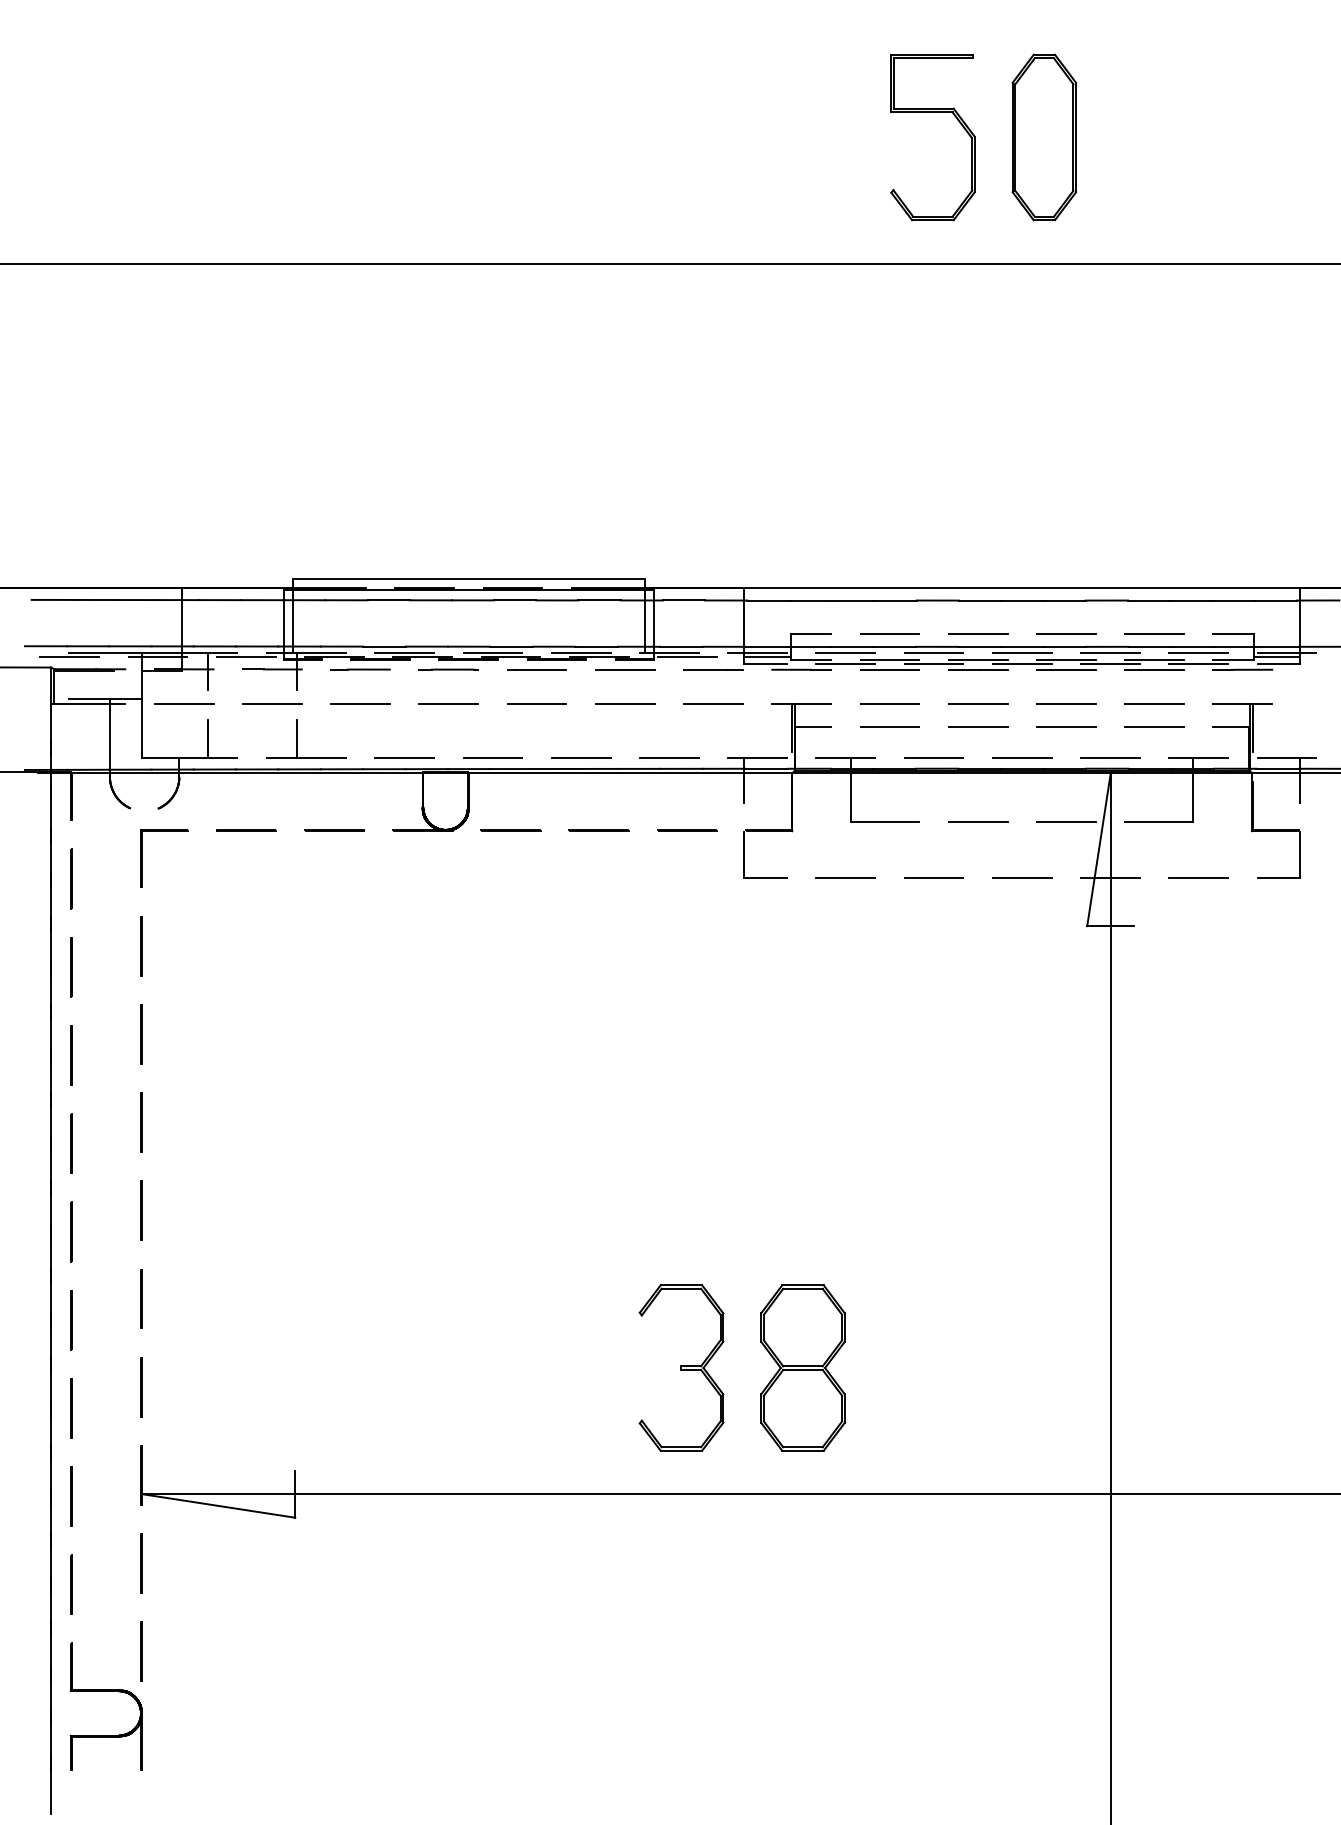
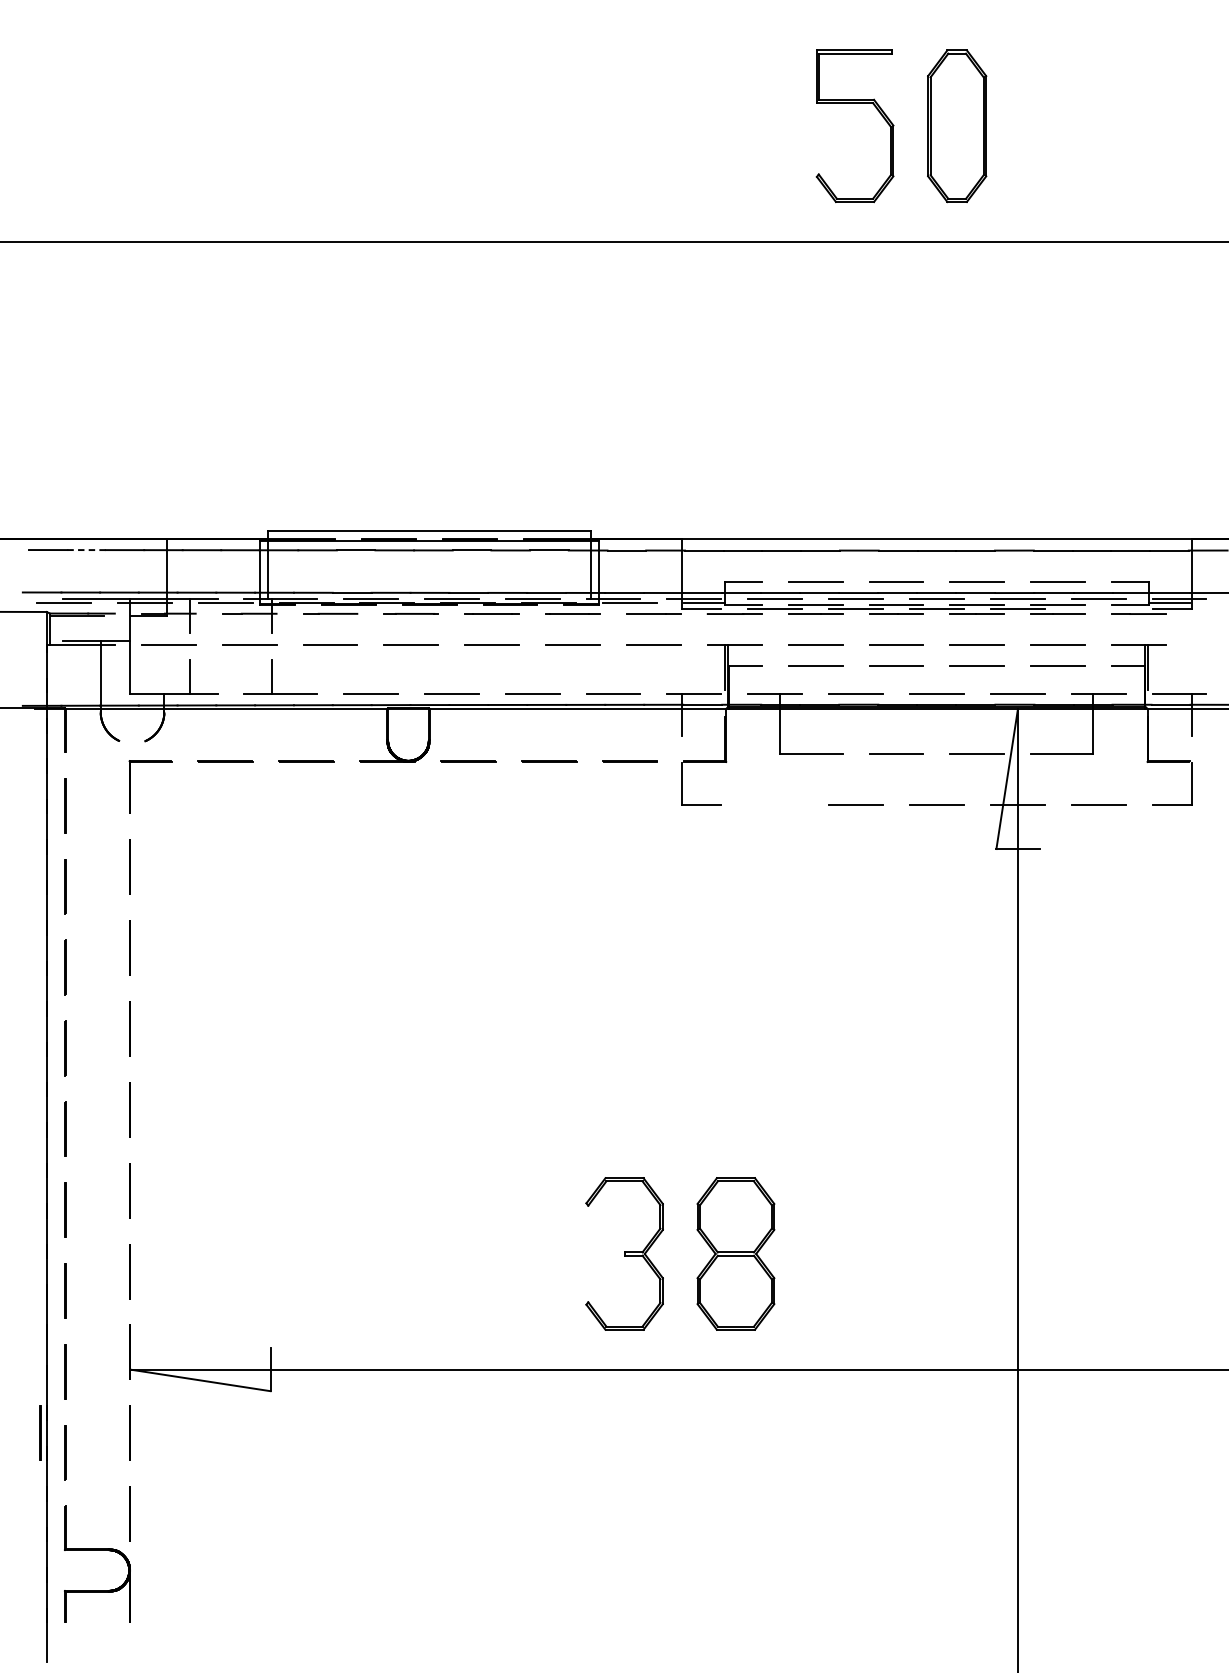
line: (94, 600) -> (86, 550), solid -> dashed
line: (1198, 663) -> (1098, 608), removed
line: (845, 877) -> (774, 804), removed
line: (43, 1563) -> (39, 1433), added

